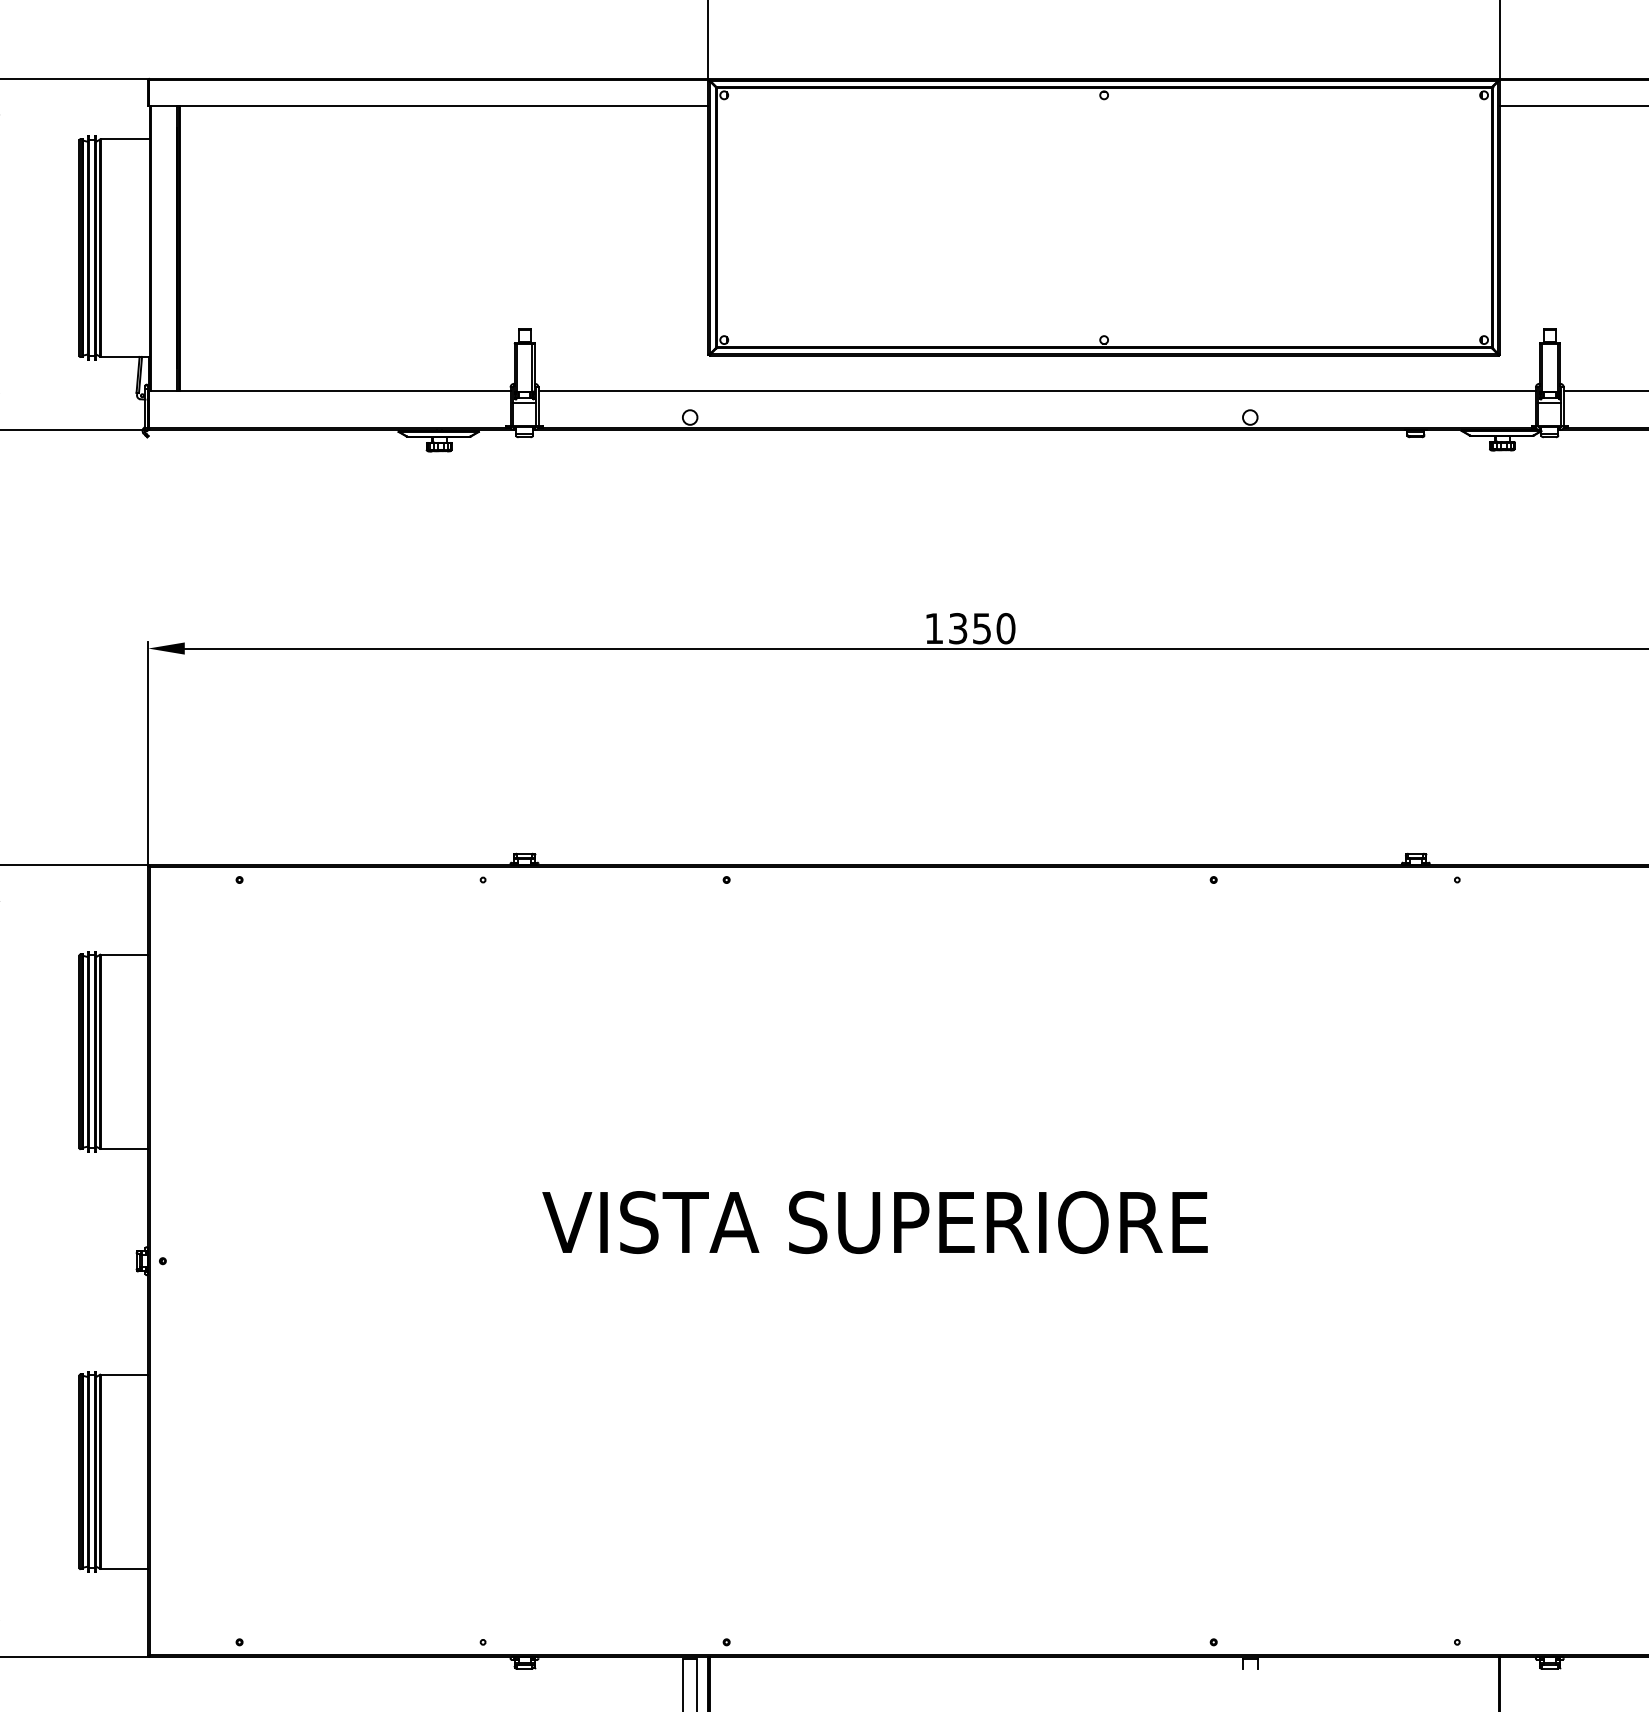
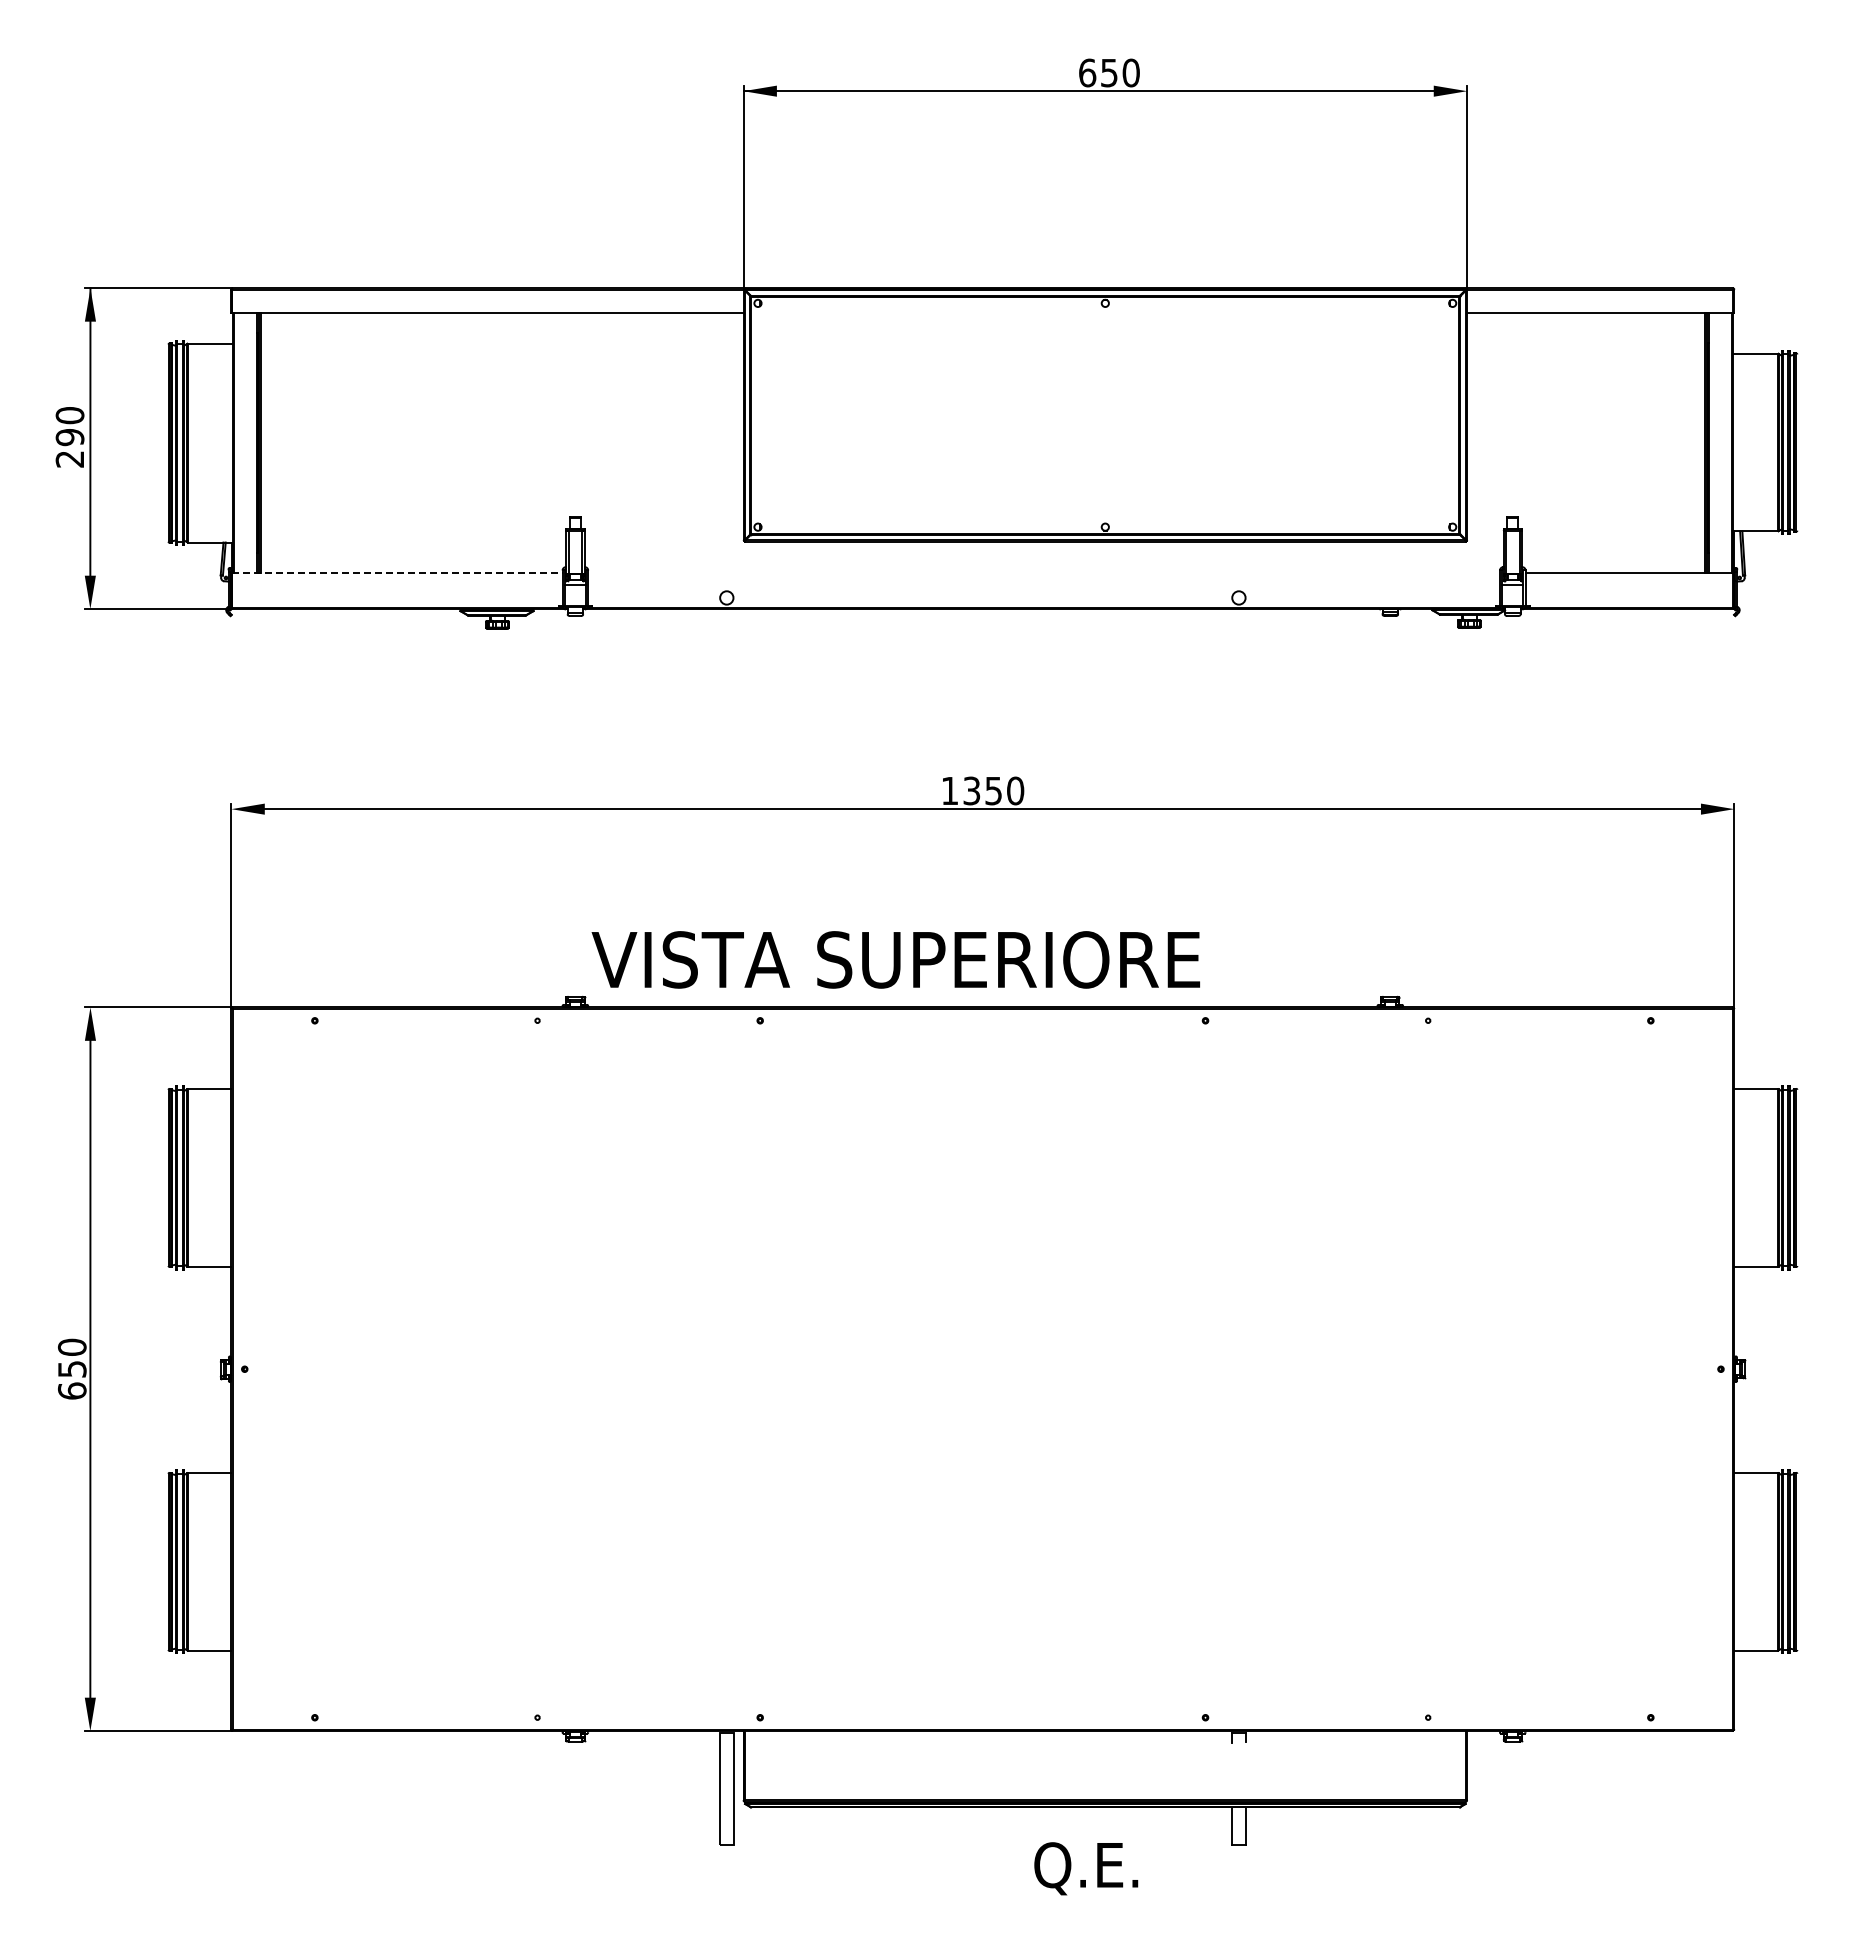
line: (331, 390) -> (398, 573), solid -> dashed
line: (1037, 390) -> (1044, 573), removed
text: (874, 1222) -> (895, 959), moved

